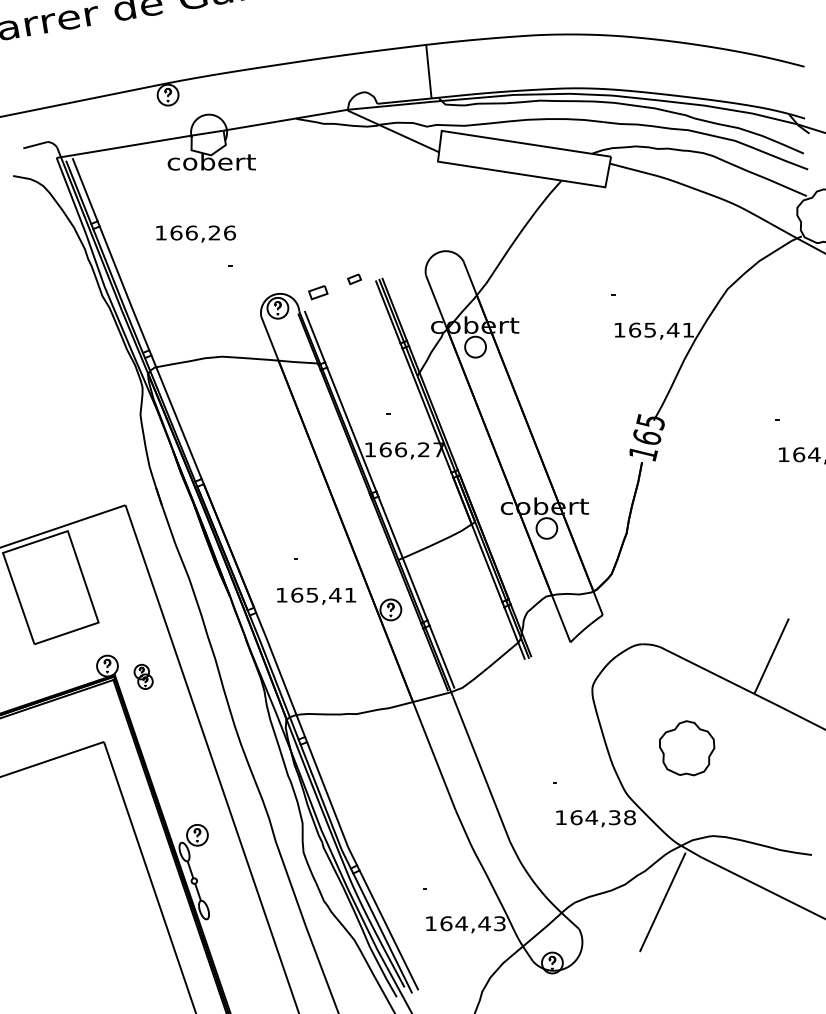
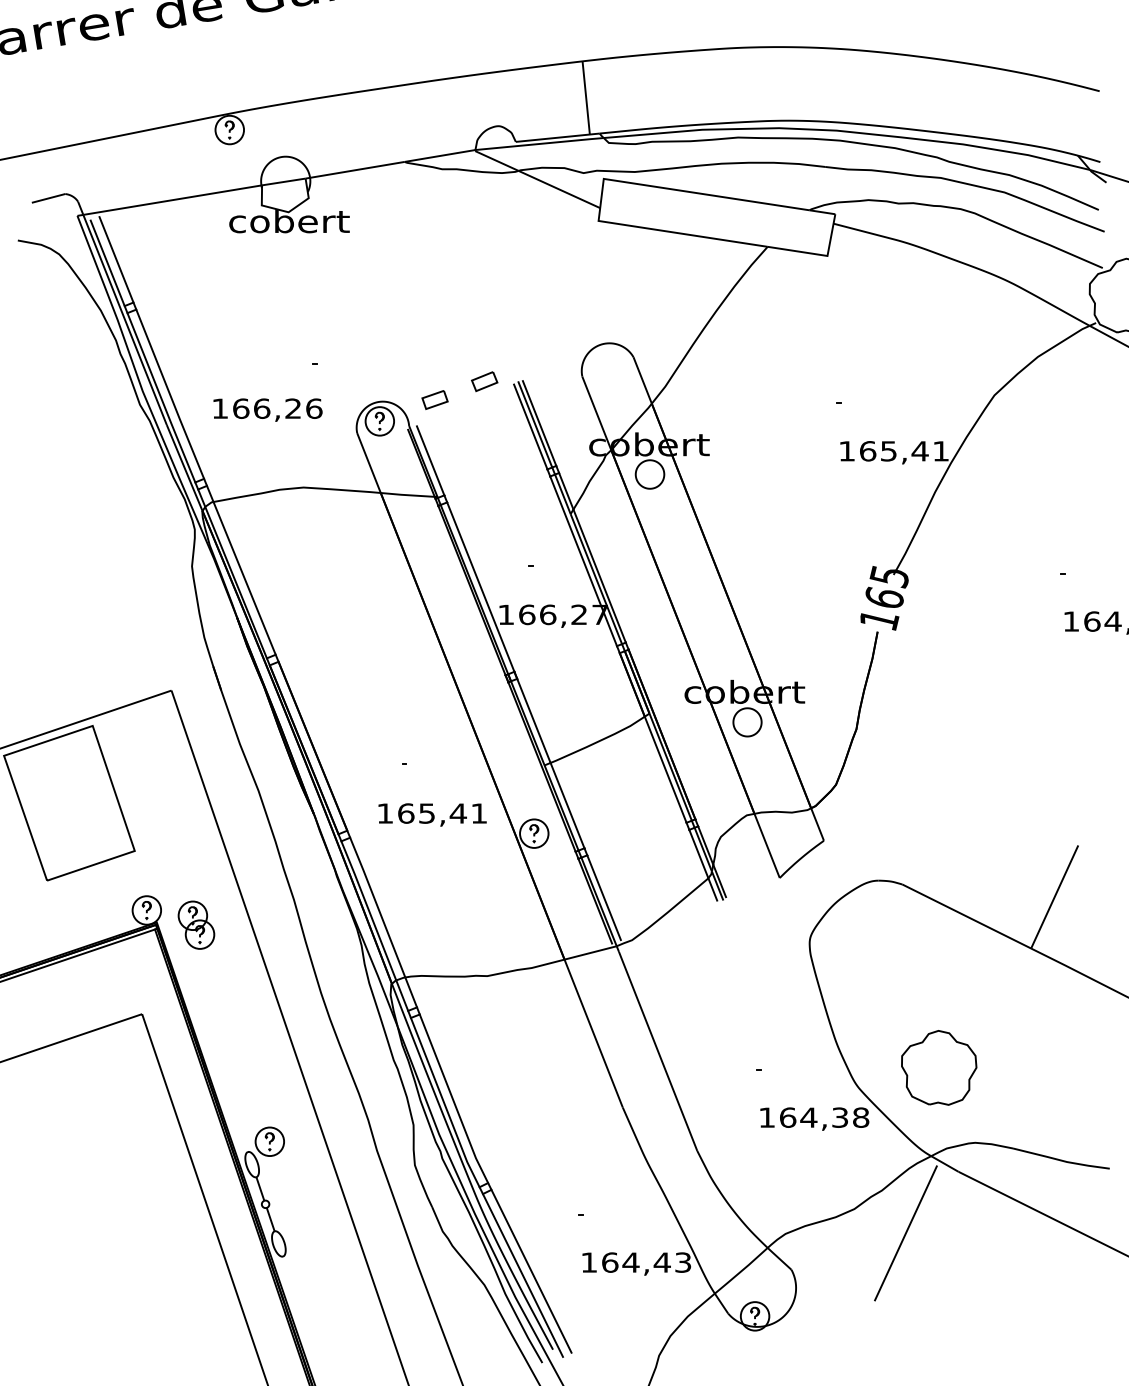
text: (195, 233) -> (267, 409), moved
part: (354, 279) -> (484, 382), size x1.43
part: (143, 676) -> (196, 924), size x1.43
part: (687, 748) -> (939, 1068), moved

